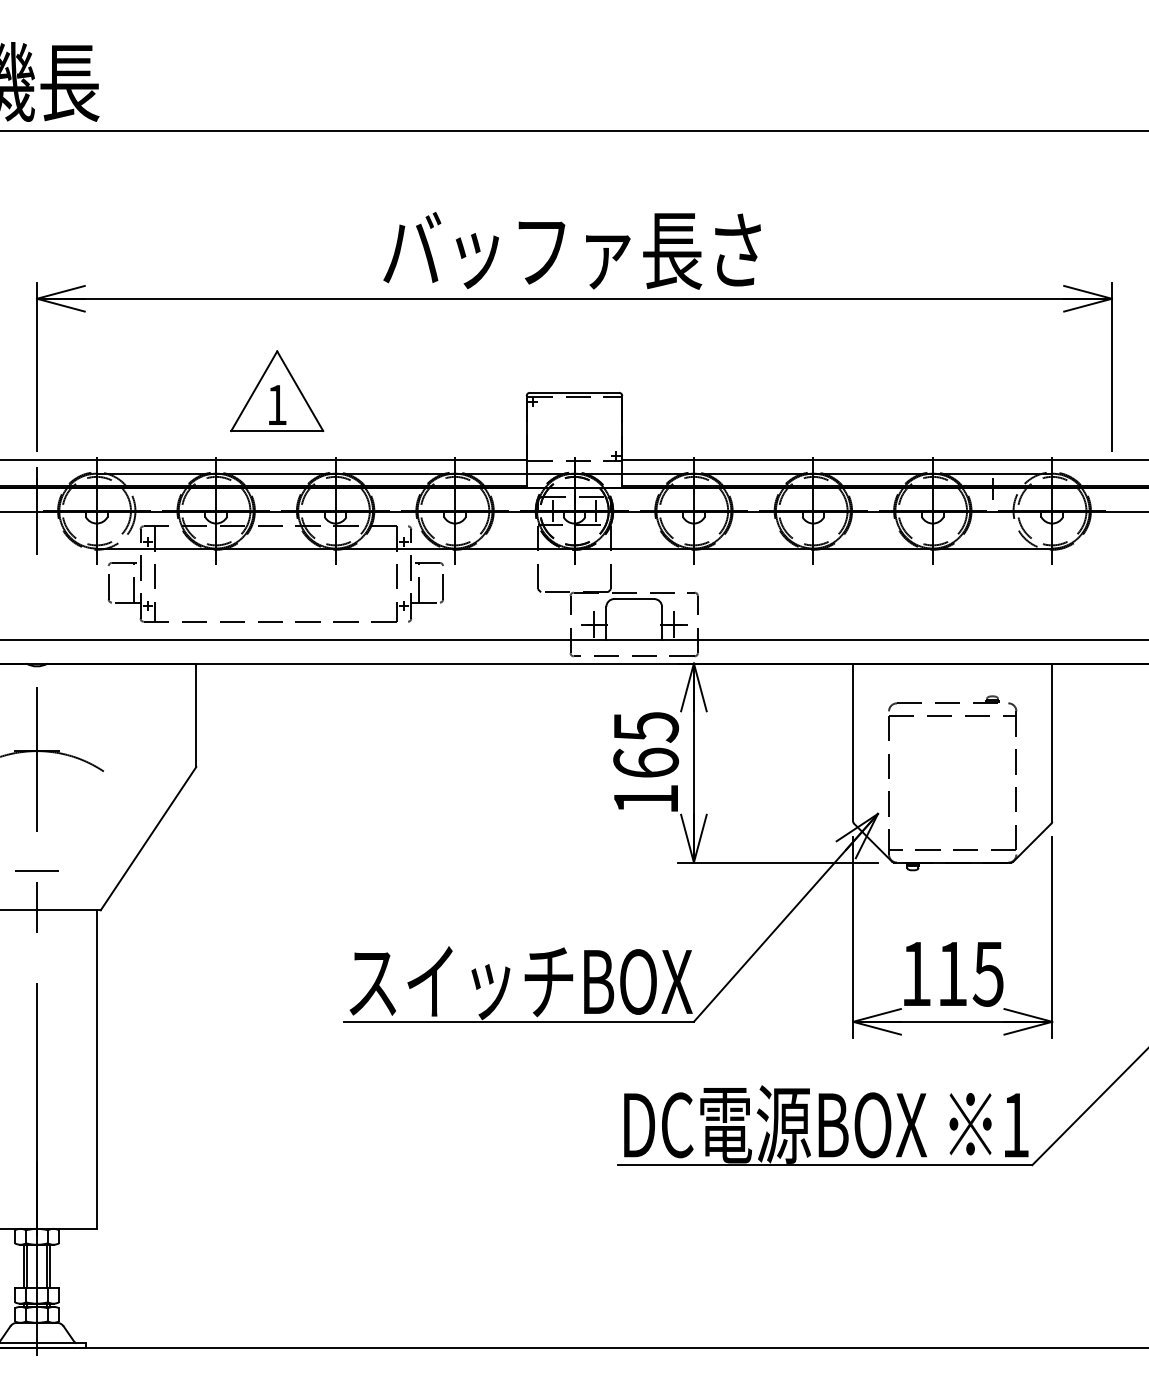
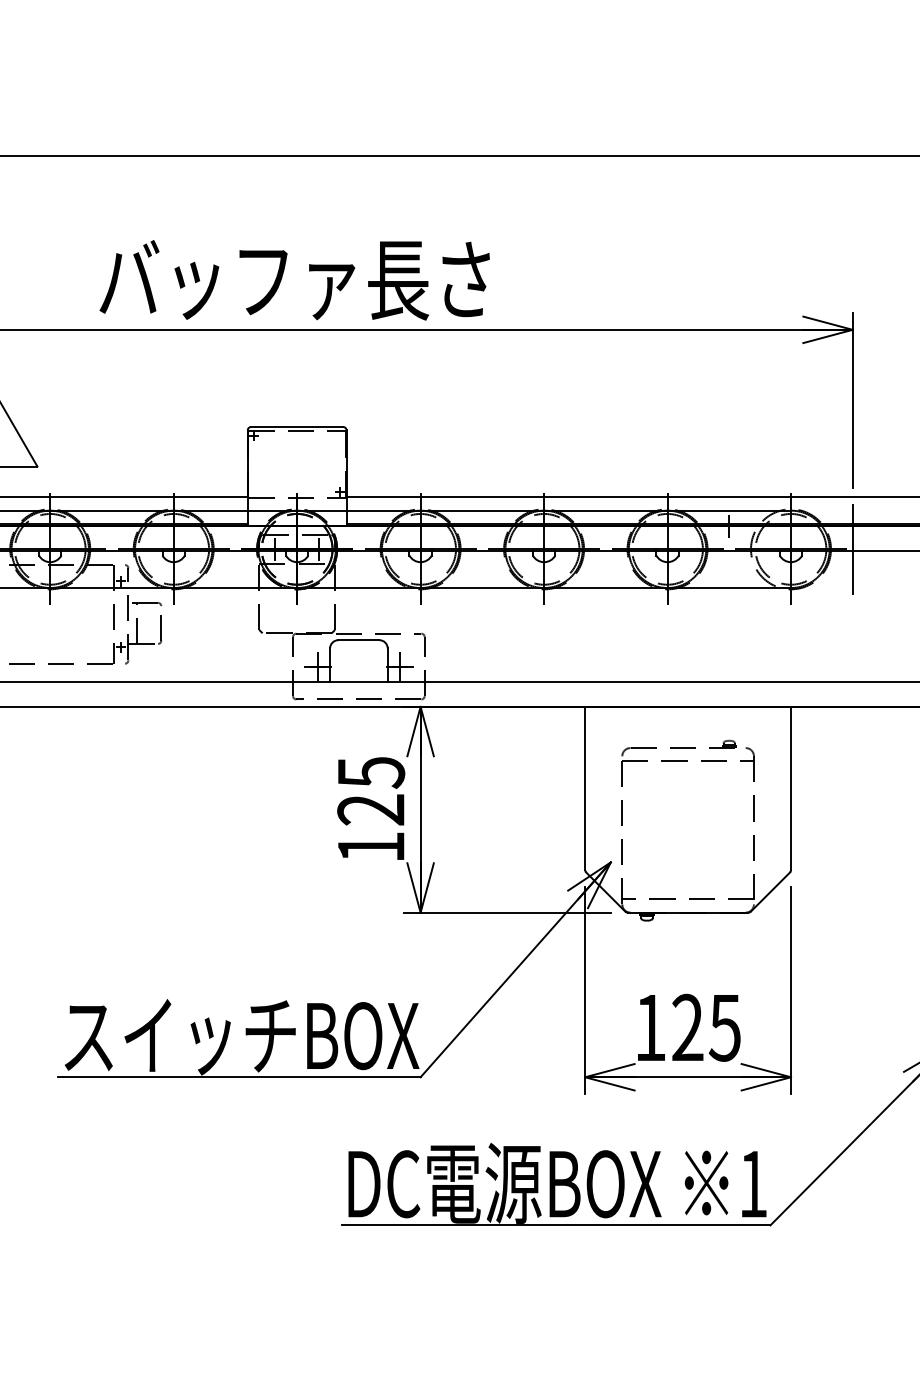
line: (1111, 510) -> (852, 548), added
text: (646, 762) -> (371, 809), 165 -> 125
text: (952, 973) -> (687, 1027), 115 -> 125

